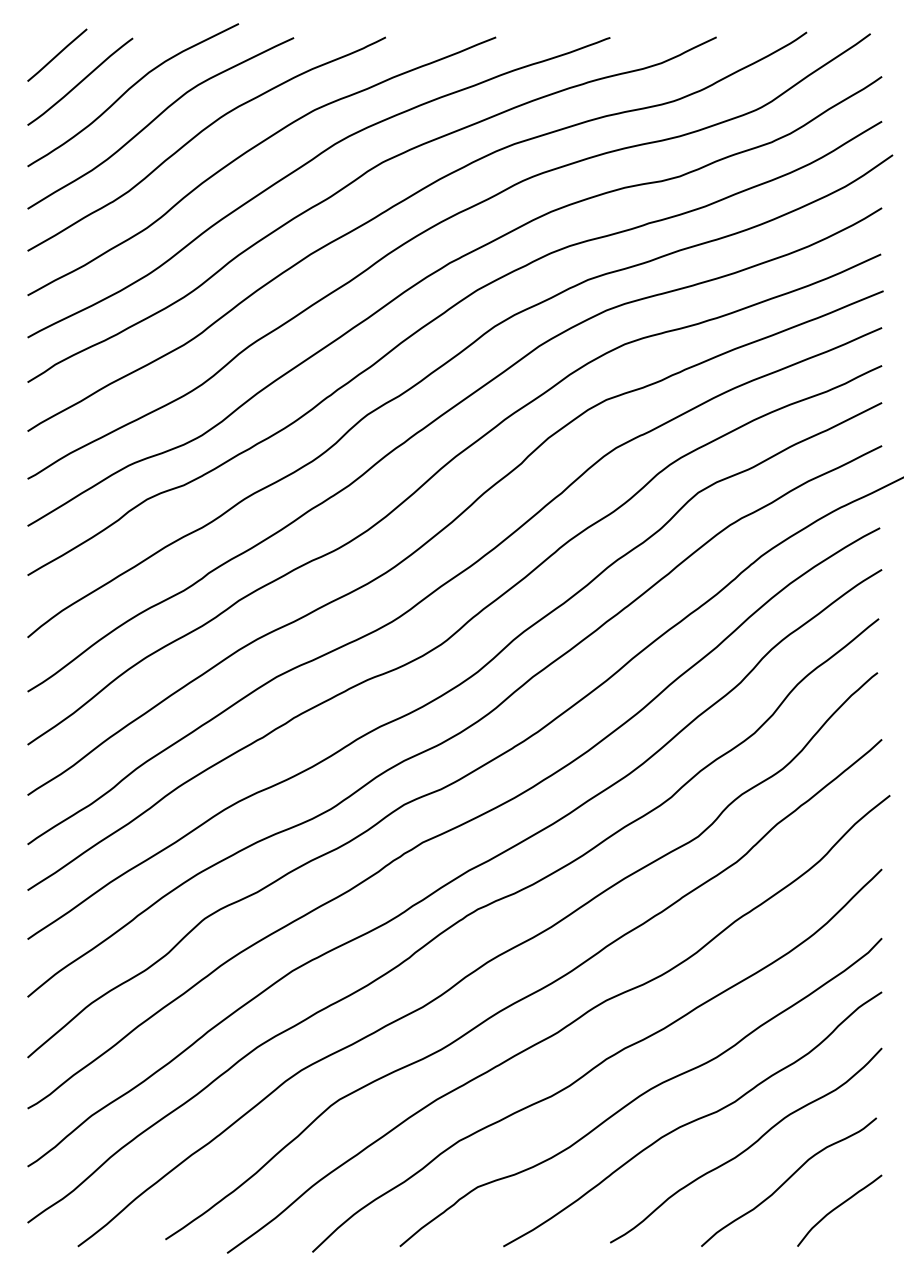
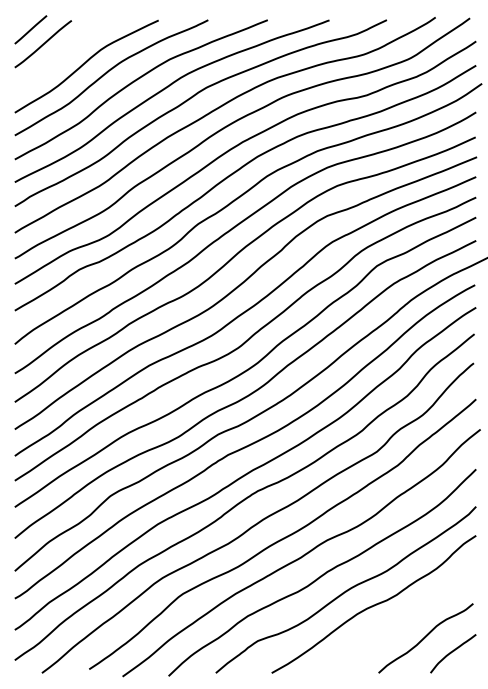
curve: (128, 91) -> (69, 49), removed
curve: (747, 1147) -> (403, 619), removed

